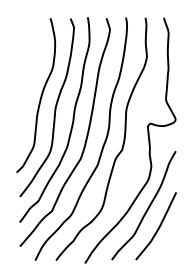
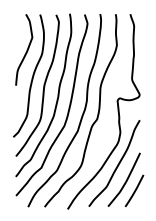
curve: (33, 62) -> (26, 49), added
line: (169, 240) -> (134, 191), added

